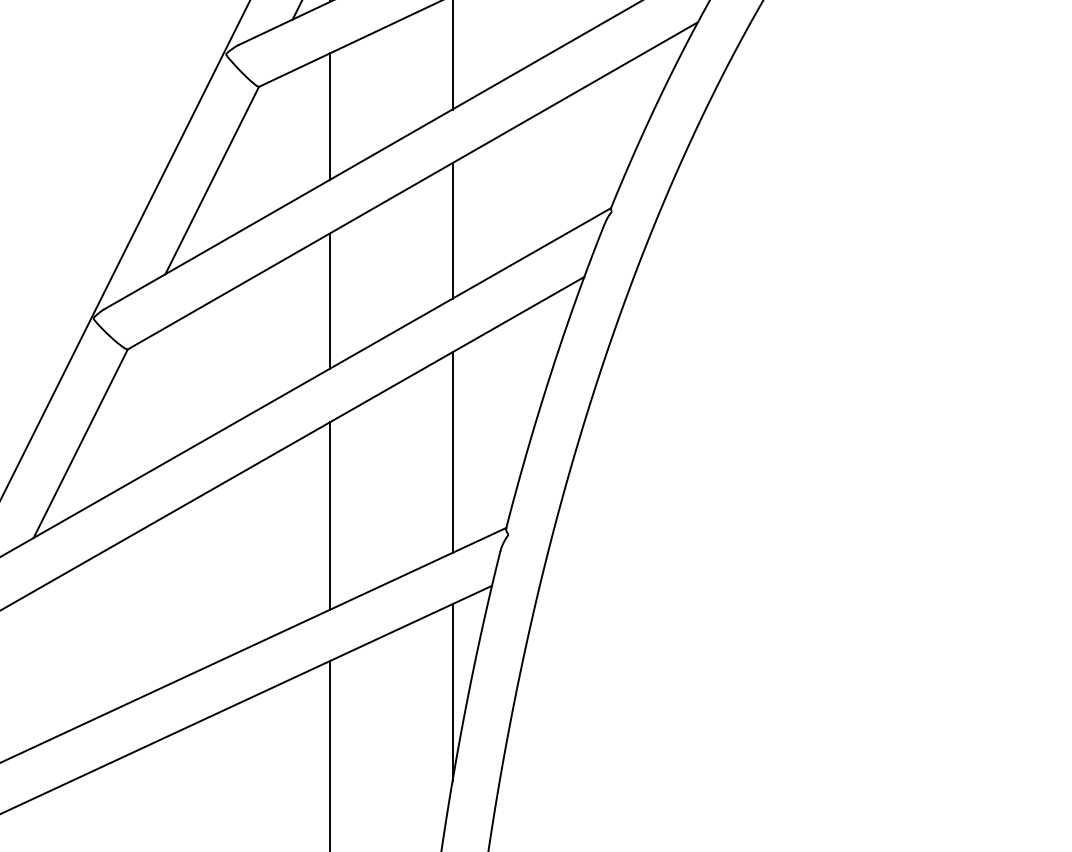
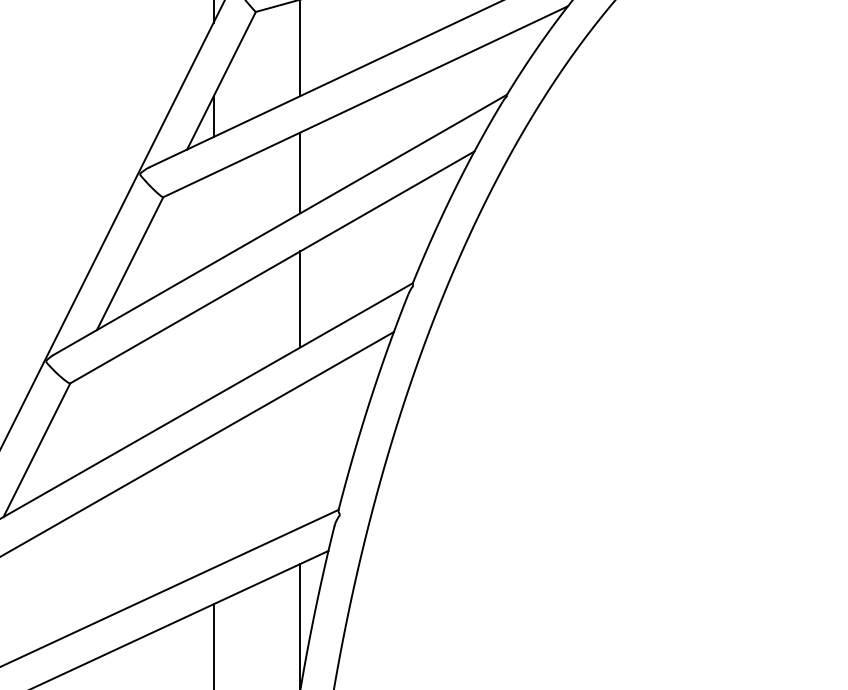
line: (329, 116) -> (213, 218), removed
line: (329, 301) -> (213, 349), removed
line: (452, 452) -> (300, 456), removed
line: (329, 516) -> (213, 501), removed

